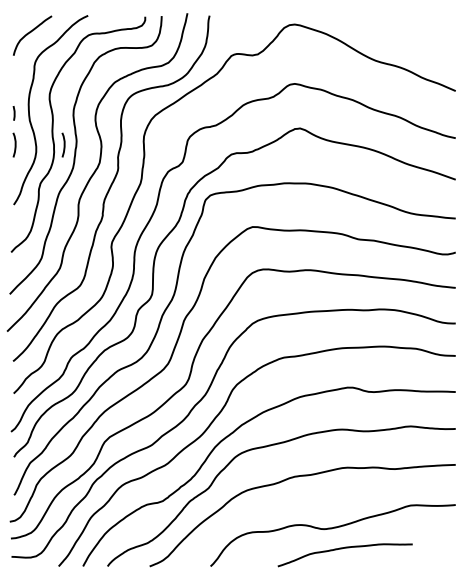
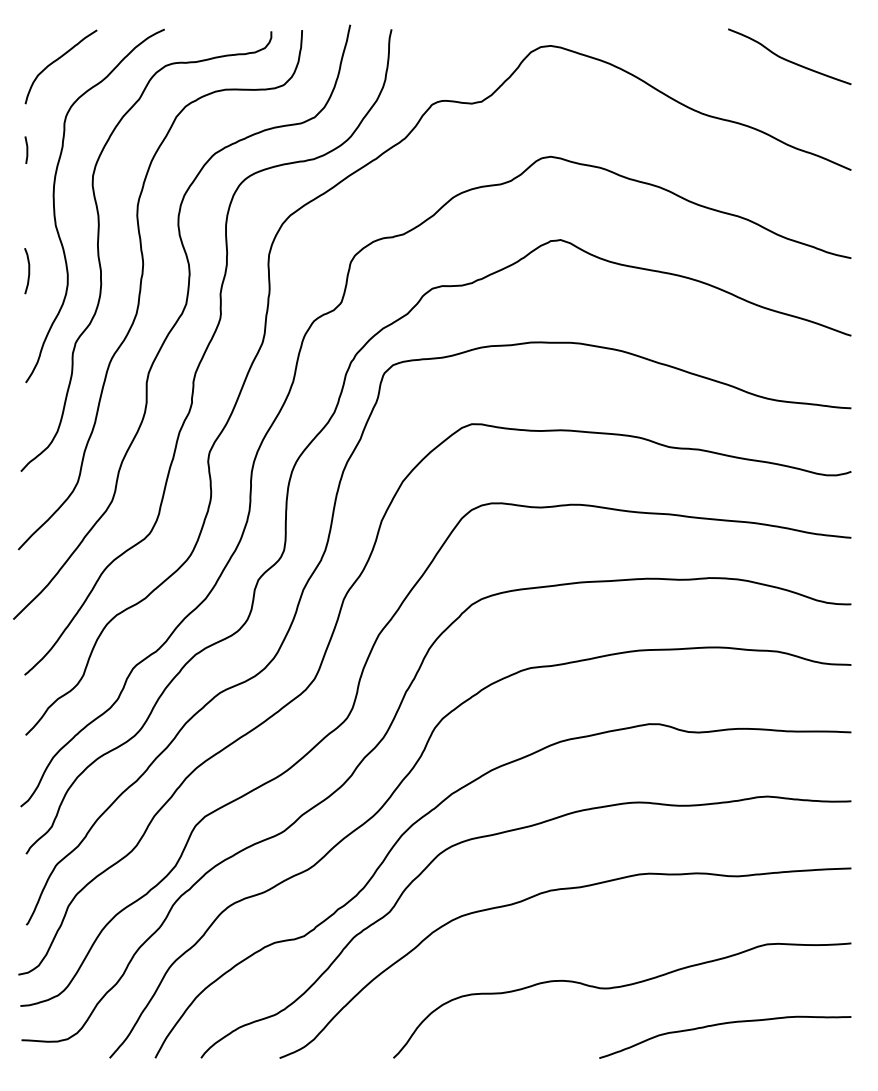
curve: (422, 31) -> (789, 58), added
line: (13, 113) -> (25, 150), moved
curve: (63, 144) -> (118, 269), removed
curve: (342, 549) -> (720, 1026), moved

